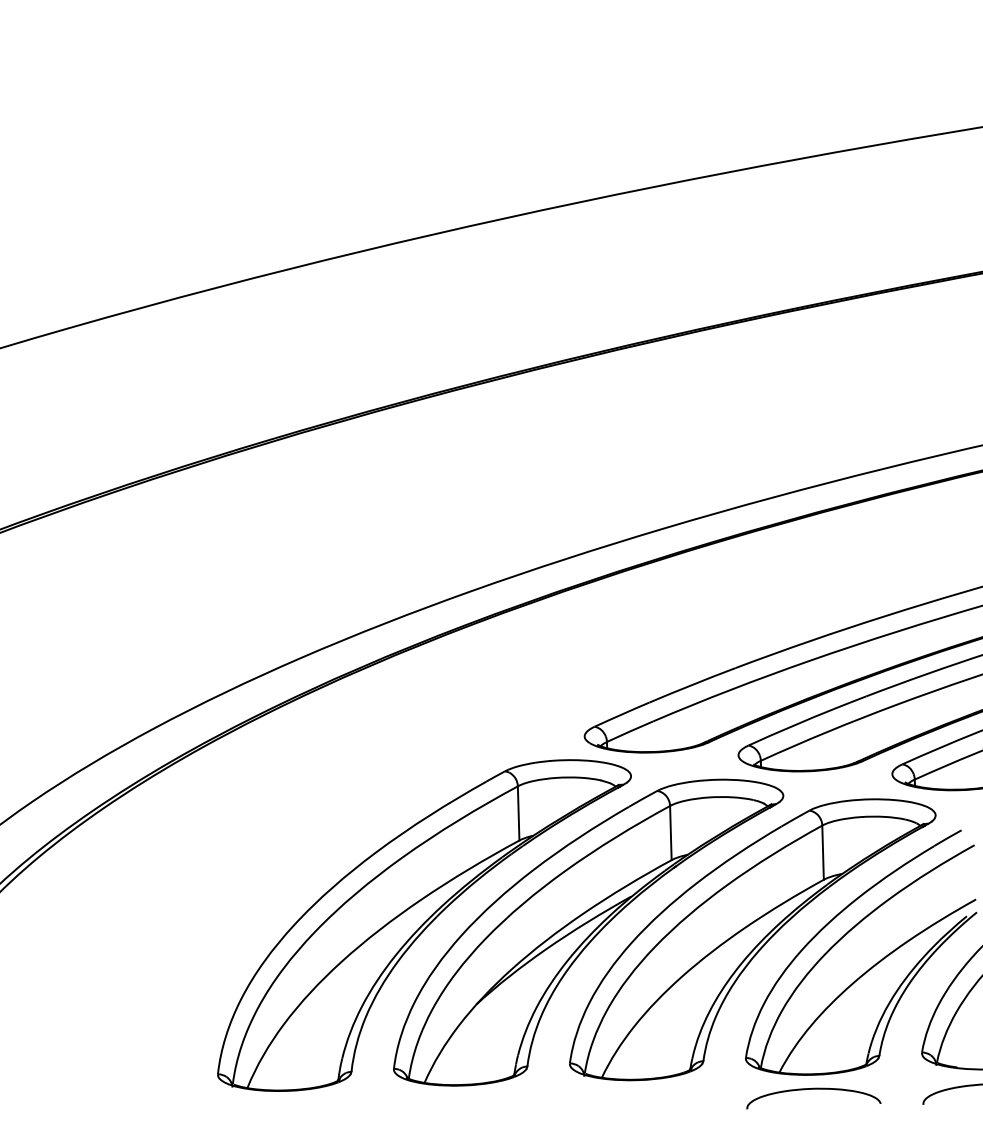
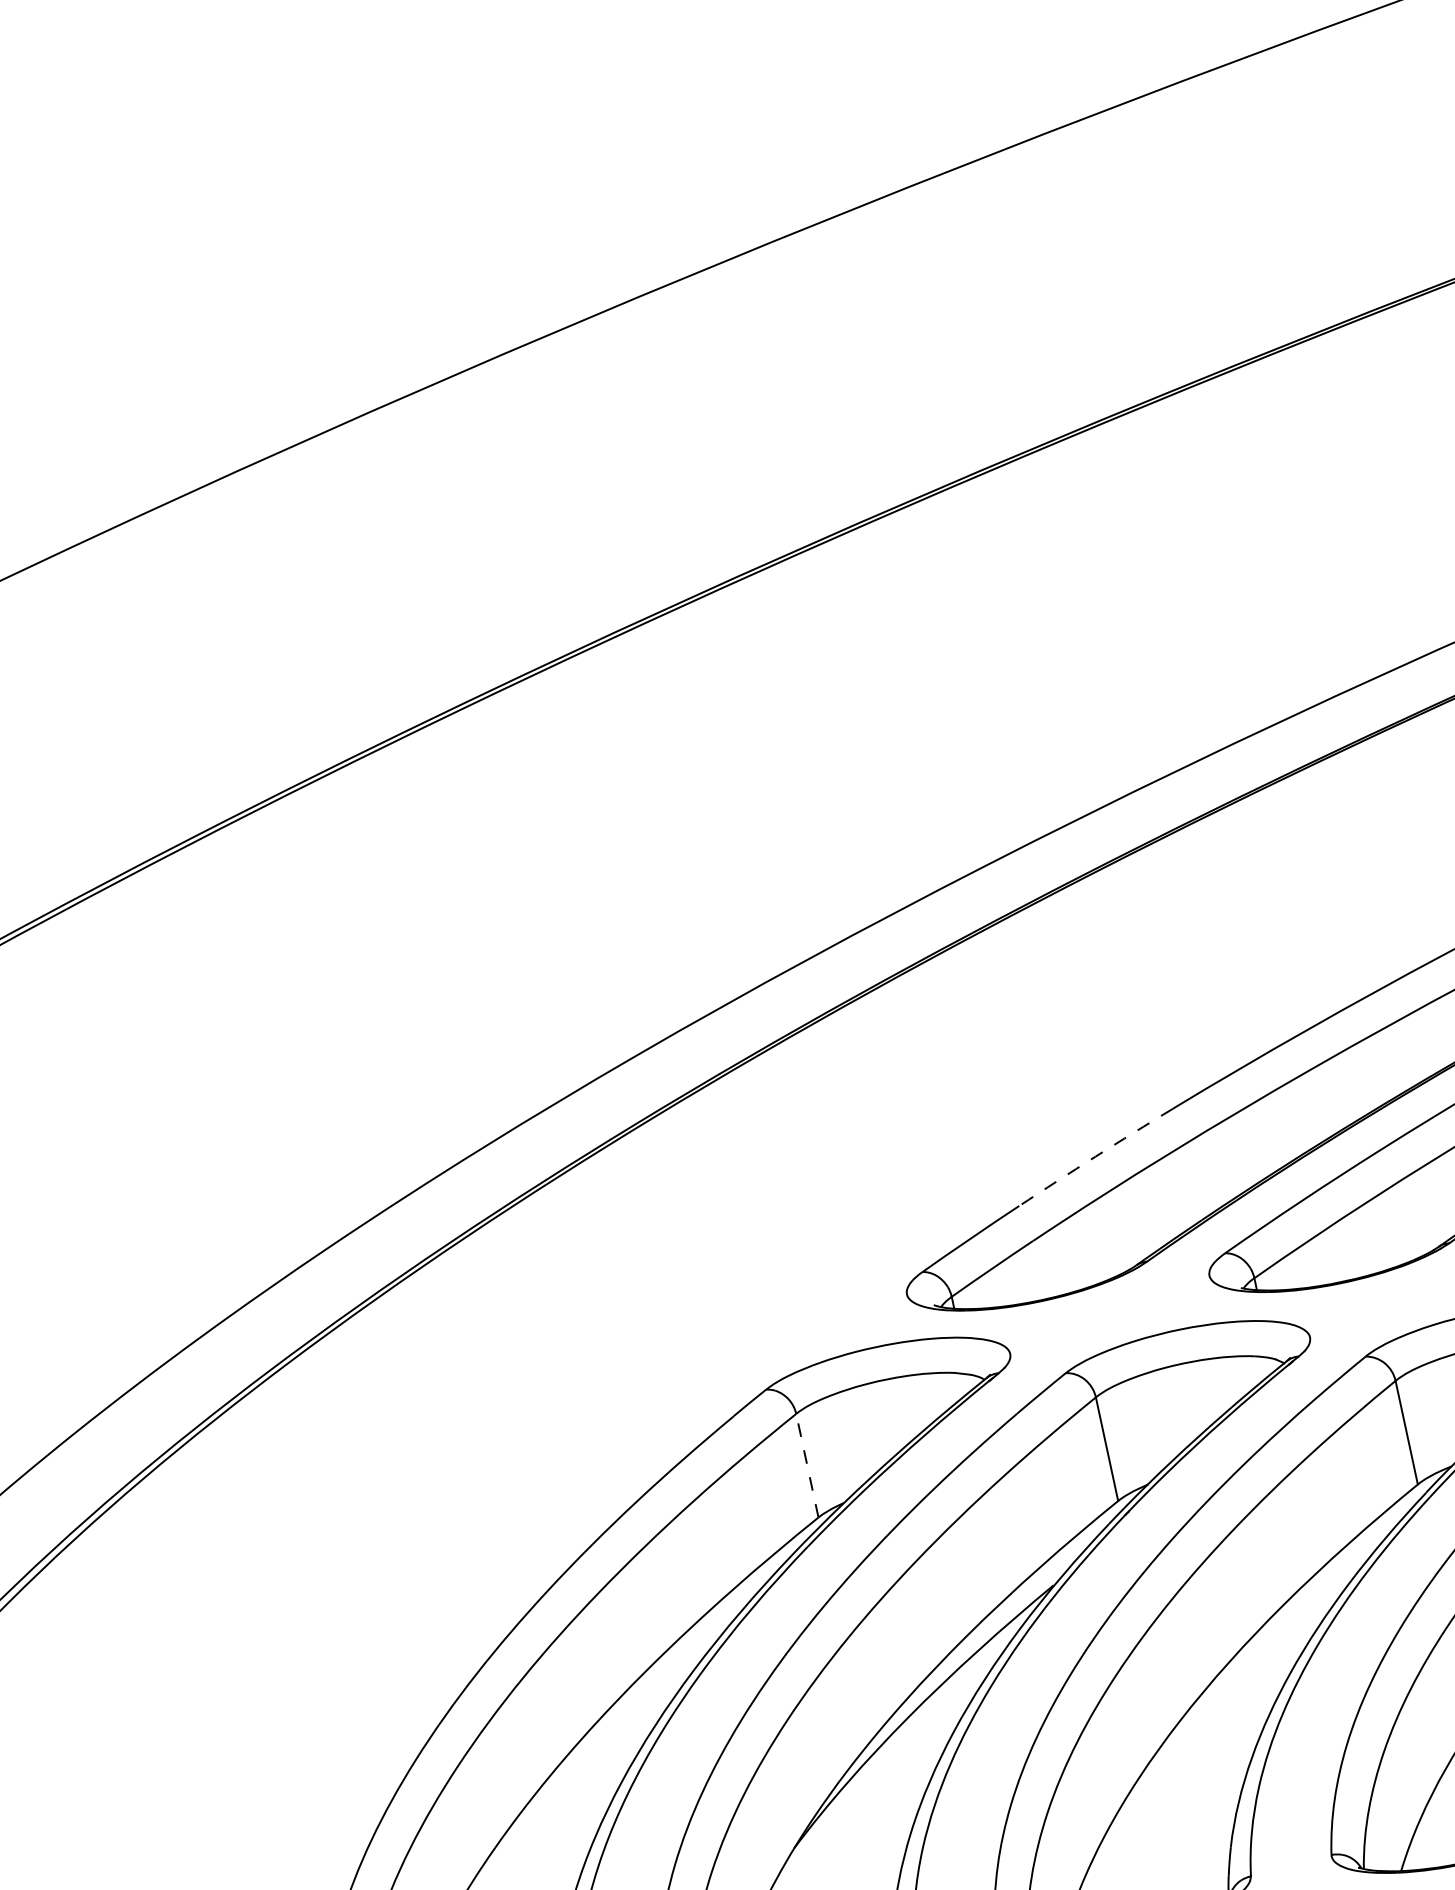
arc: (692, 684) -> (1095, 1155), solid -> dashed
line: (518, 812) -> (806, 1463), solid -> dashed

